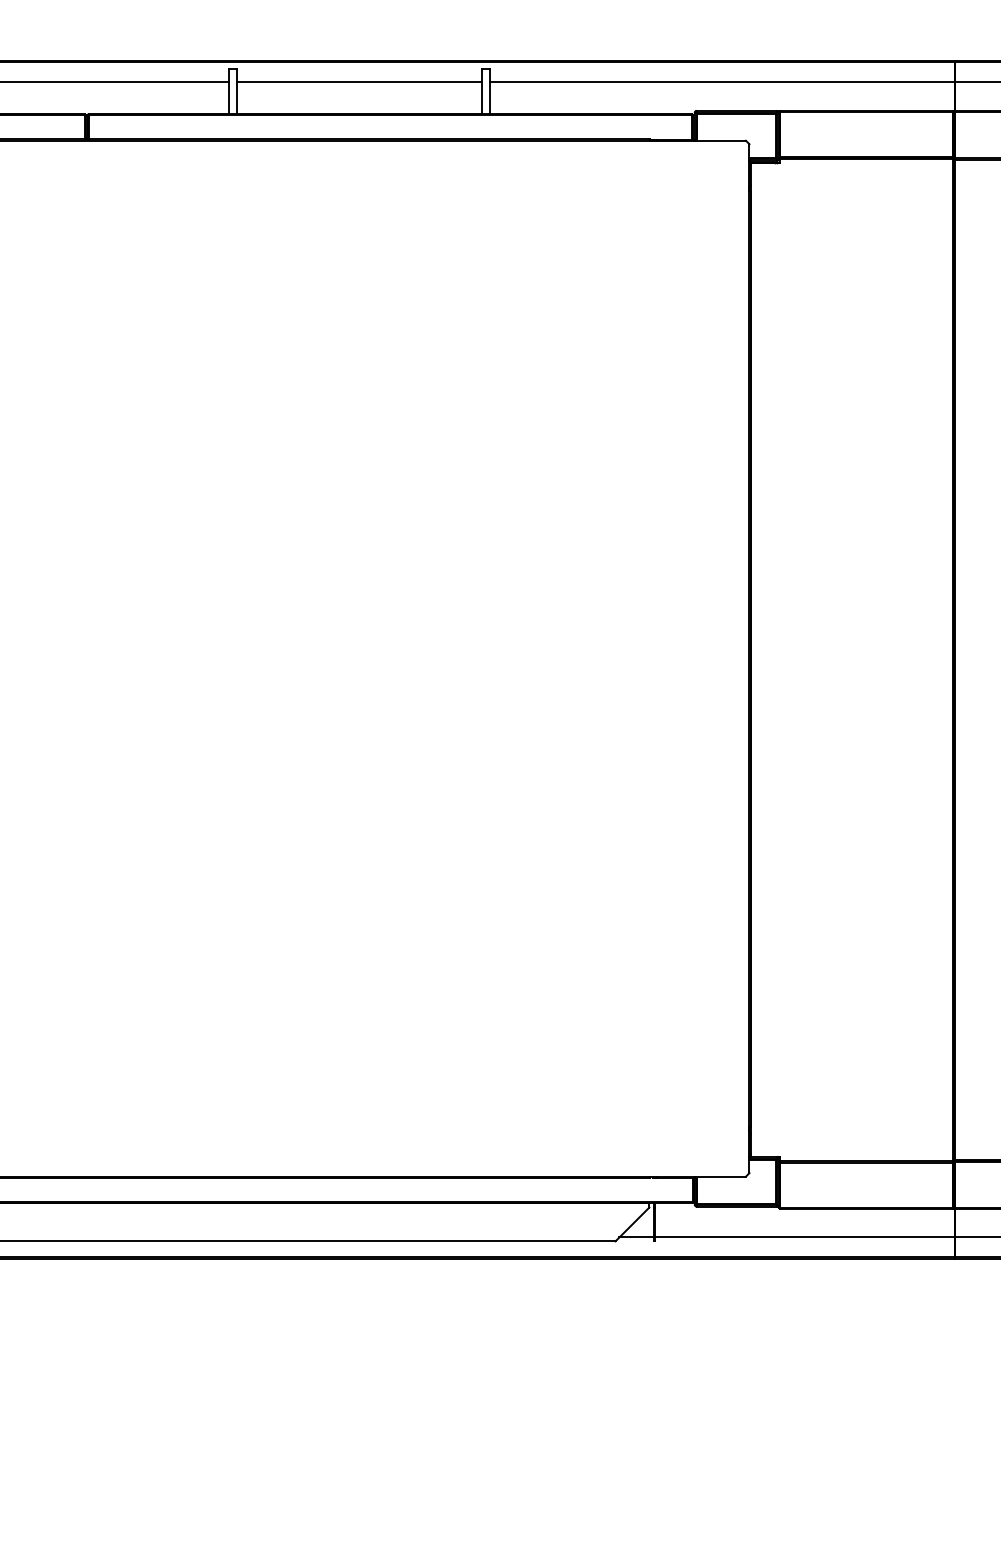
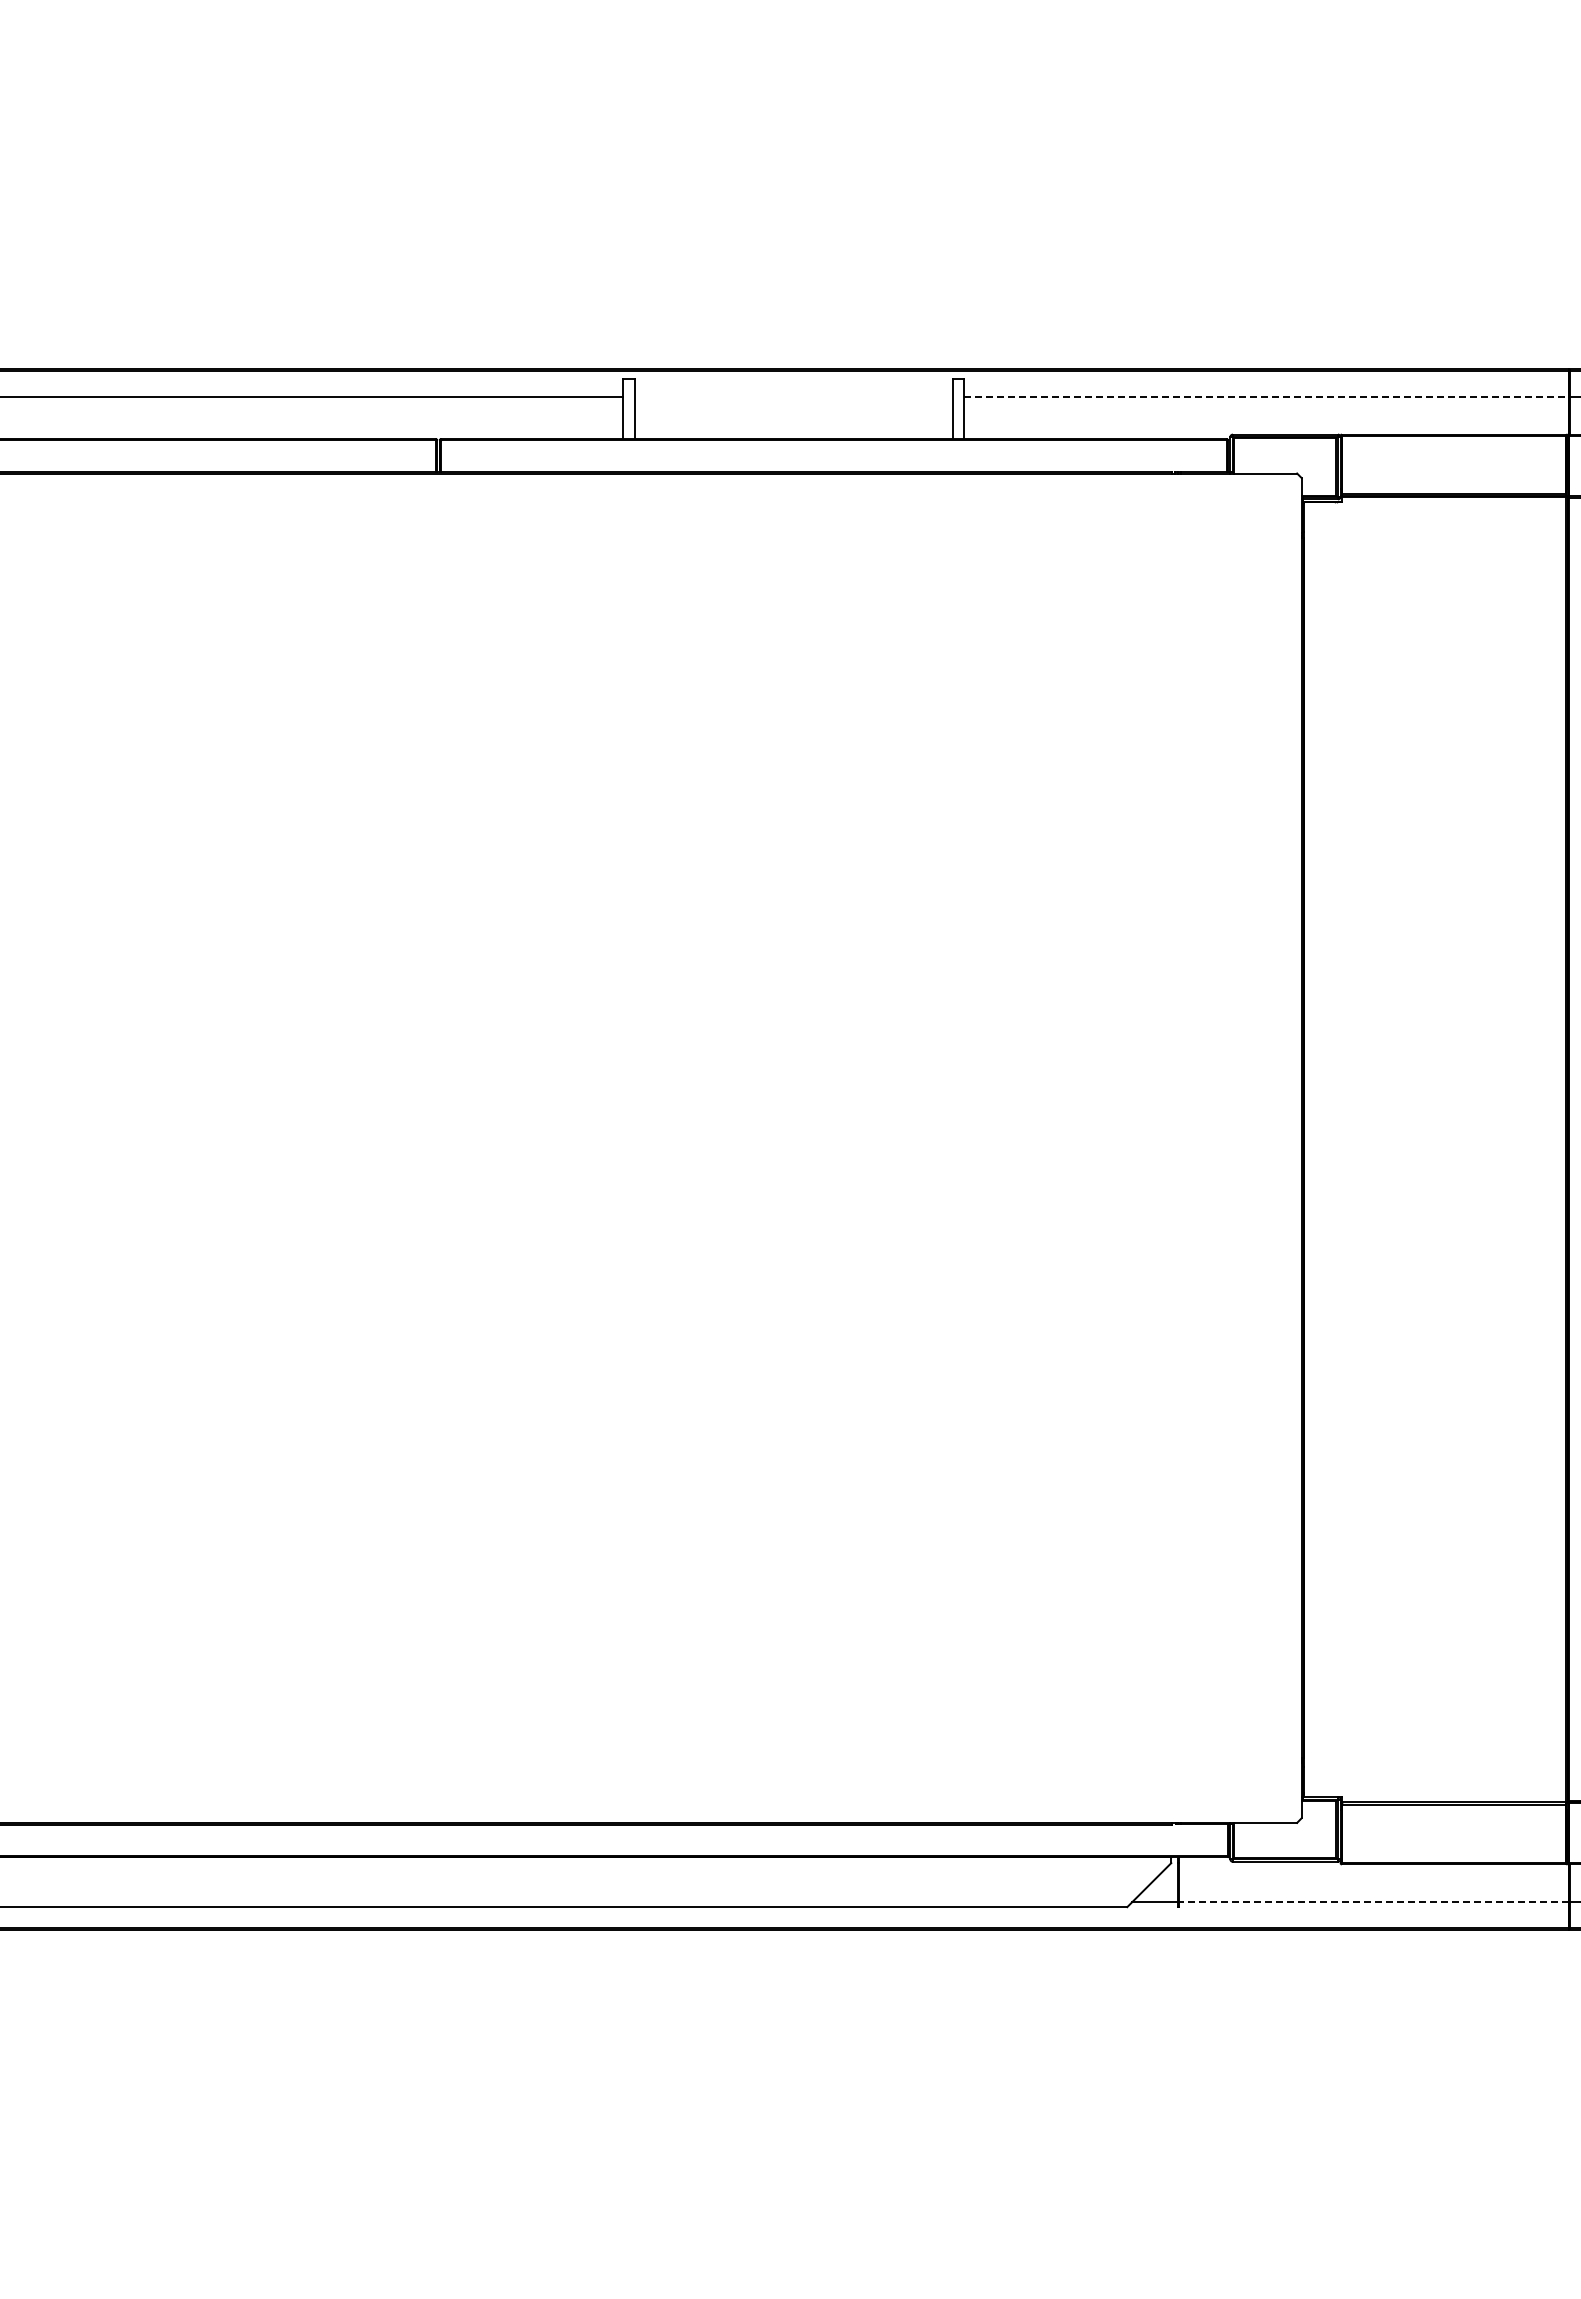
line: (359, 81) -> (793, 396), removed
line: (723, 81) -> (1267, 396), solid -> dashed
line: (805, 1237) -> (1374, 1902), solid -> dashed

